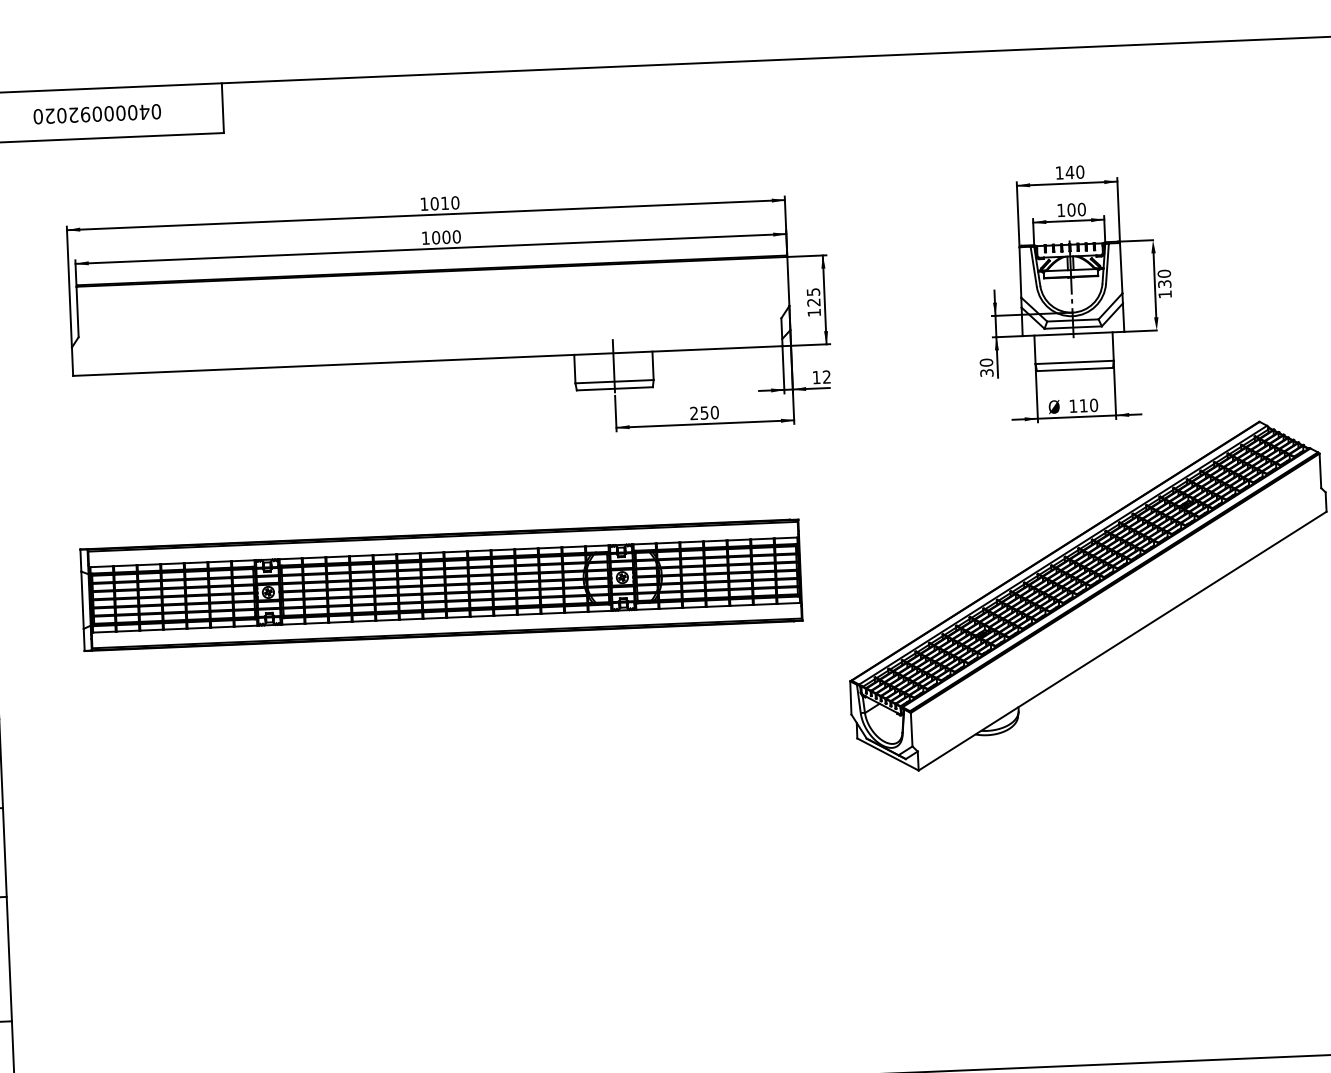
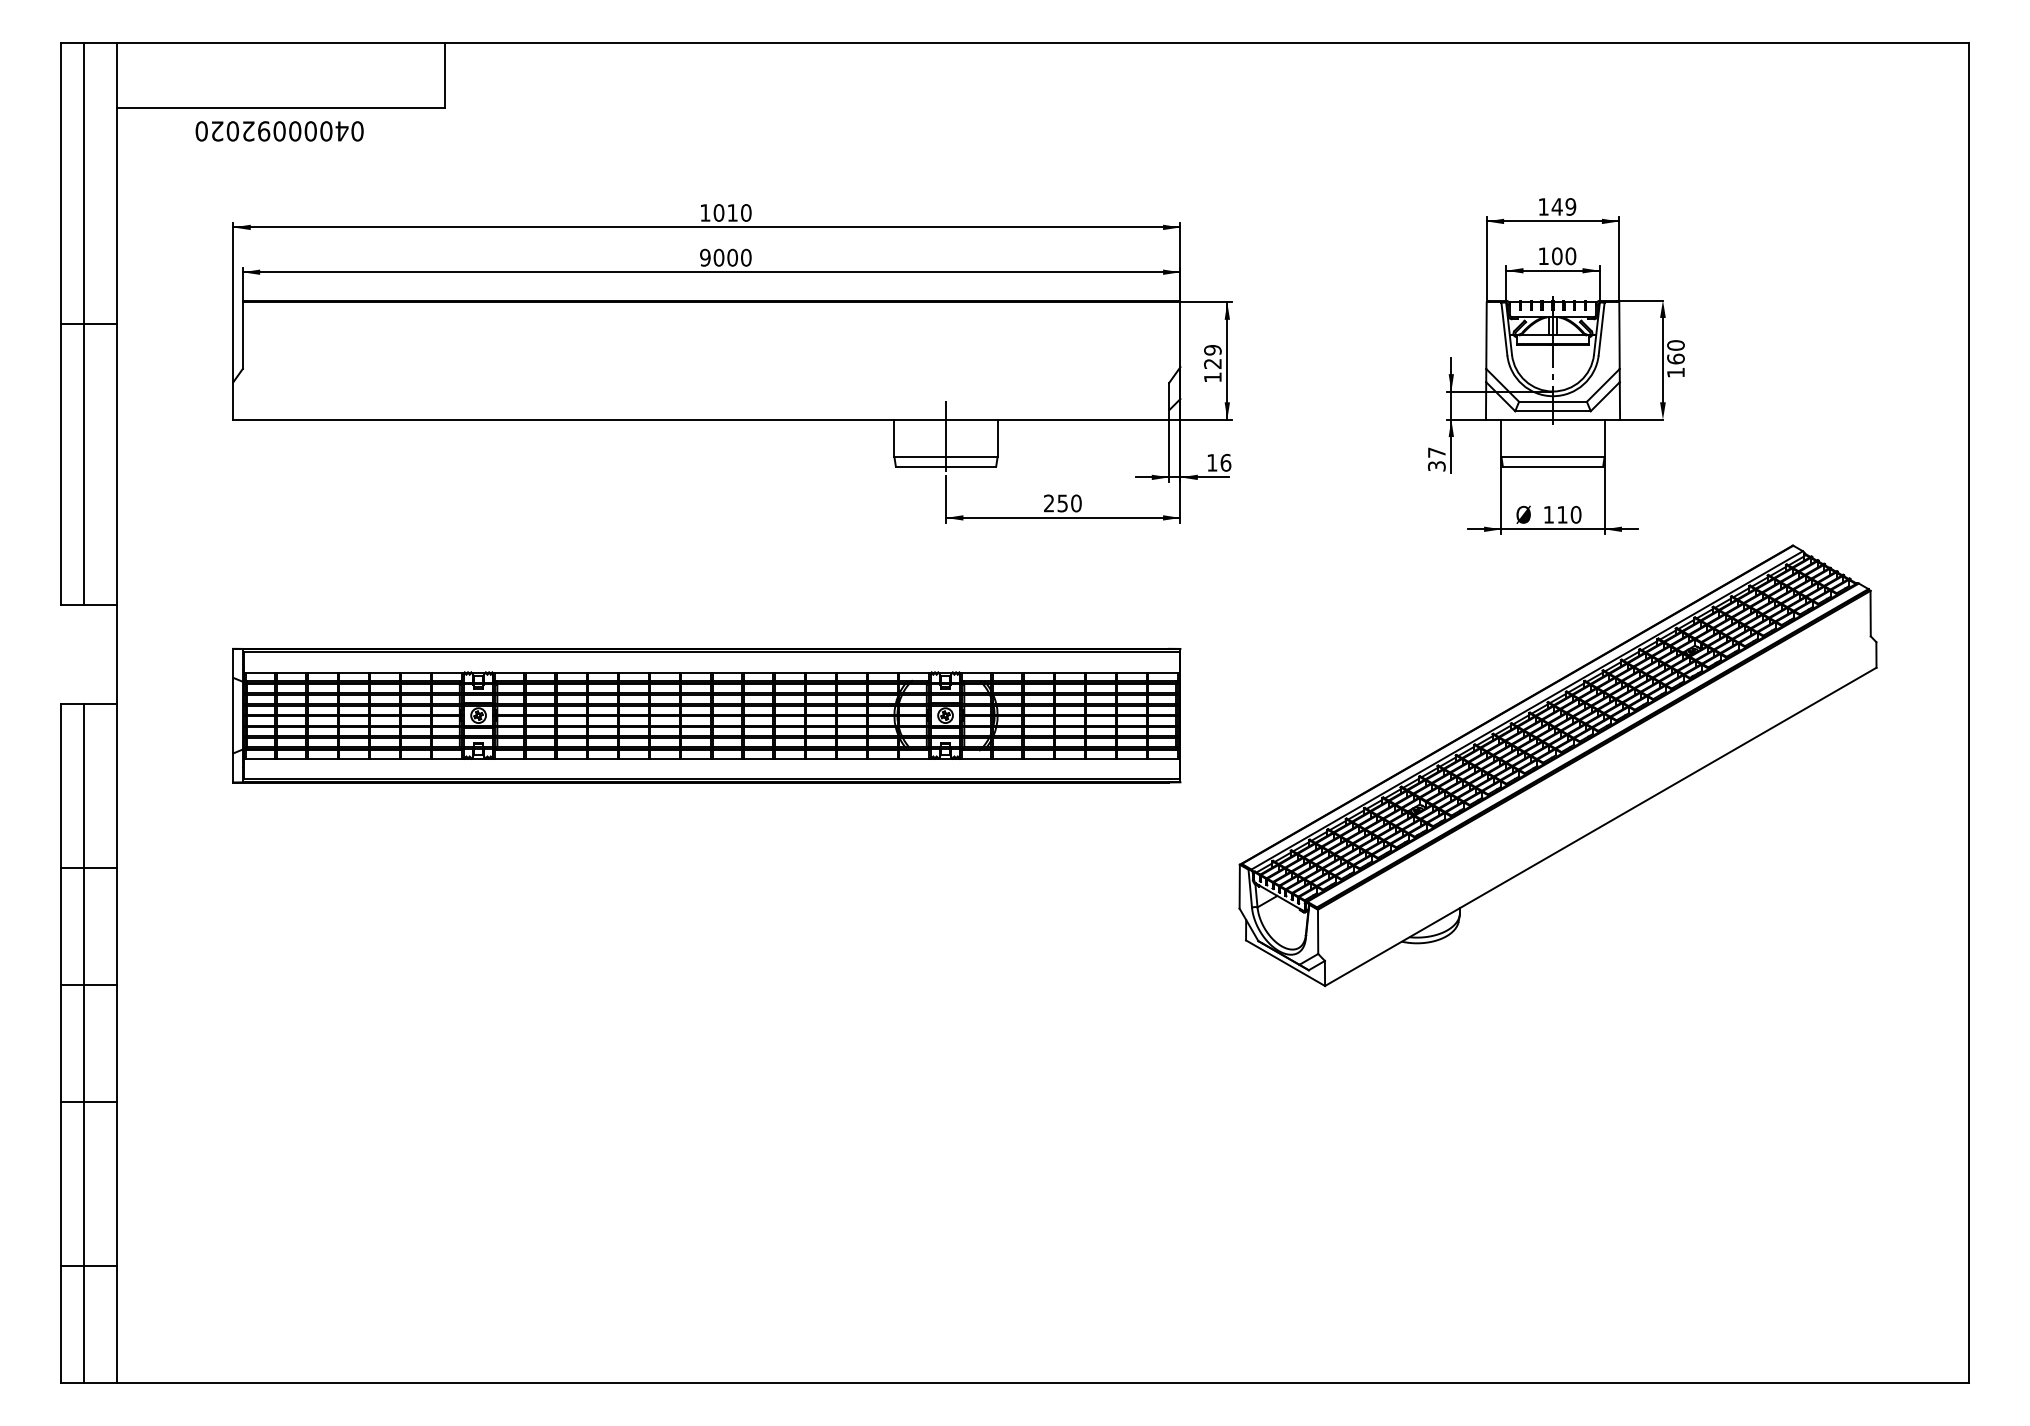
text: (97, 114) -> (279, 131), moved
text: (1079, 171) -> (1570, 206), 140 -> 149
text: (425, 237) -> (705, 257), 1000 -> 9000
text: (1164, 283) -> (1675, 358), 130 -> 160
text: (813, 292) -> (1212, 350), 125 -> 129
text: (986, 362) -> (1436, 452), 30 -> 37
text: (826, 376) -> (1225, 462), 12 -> 16

